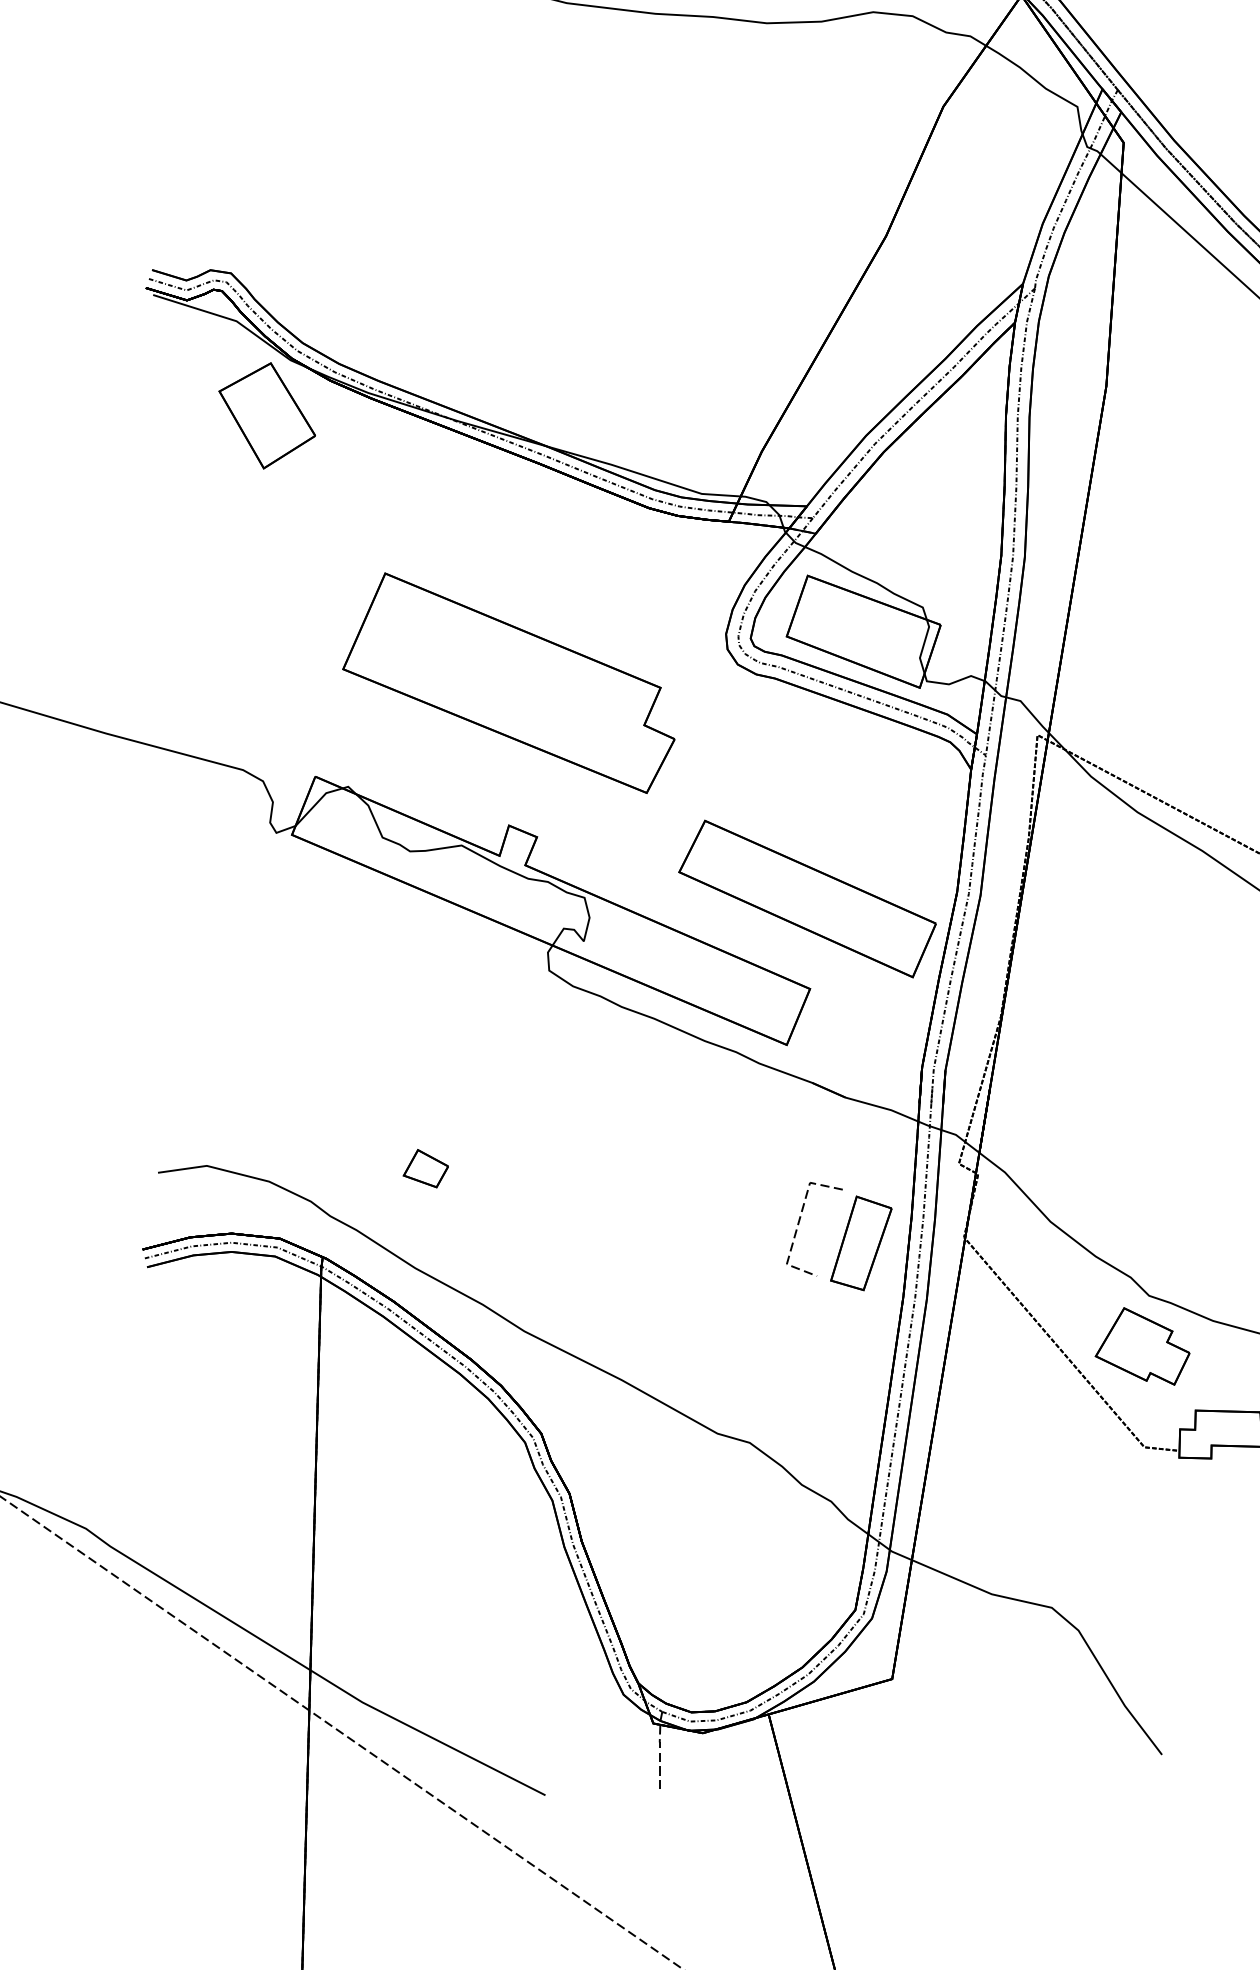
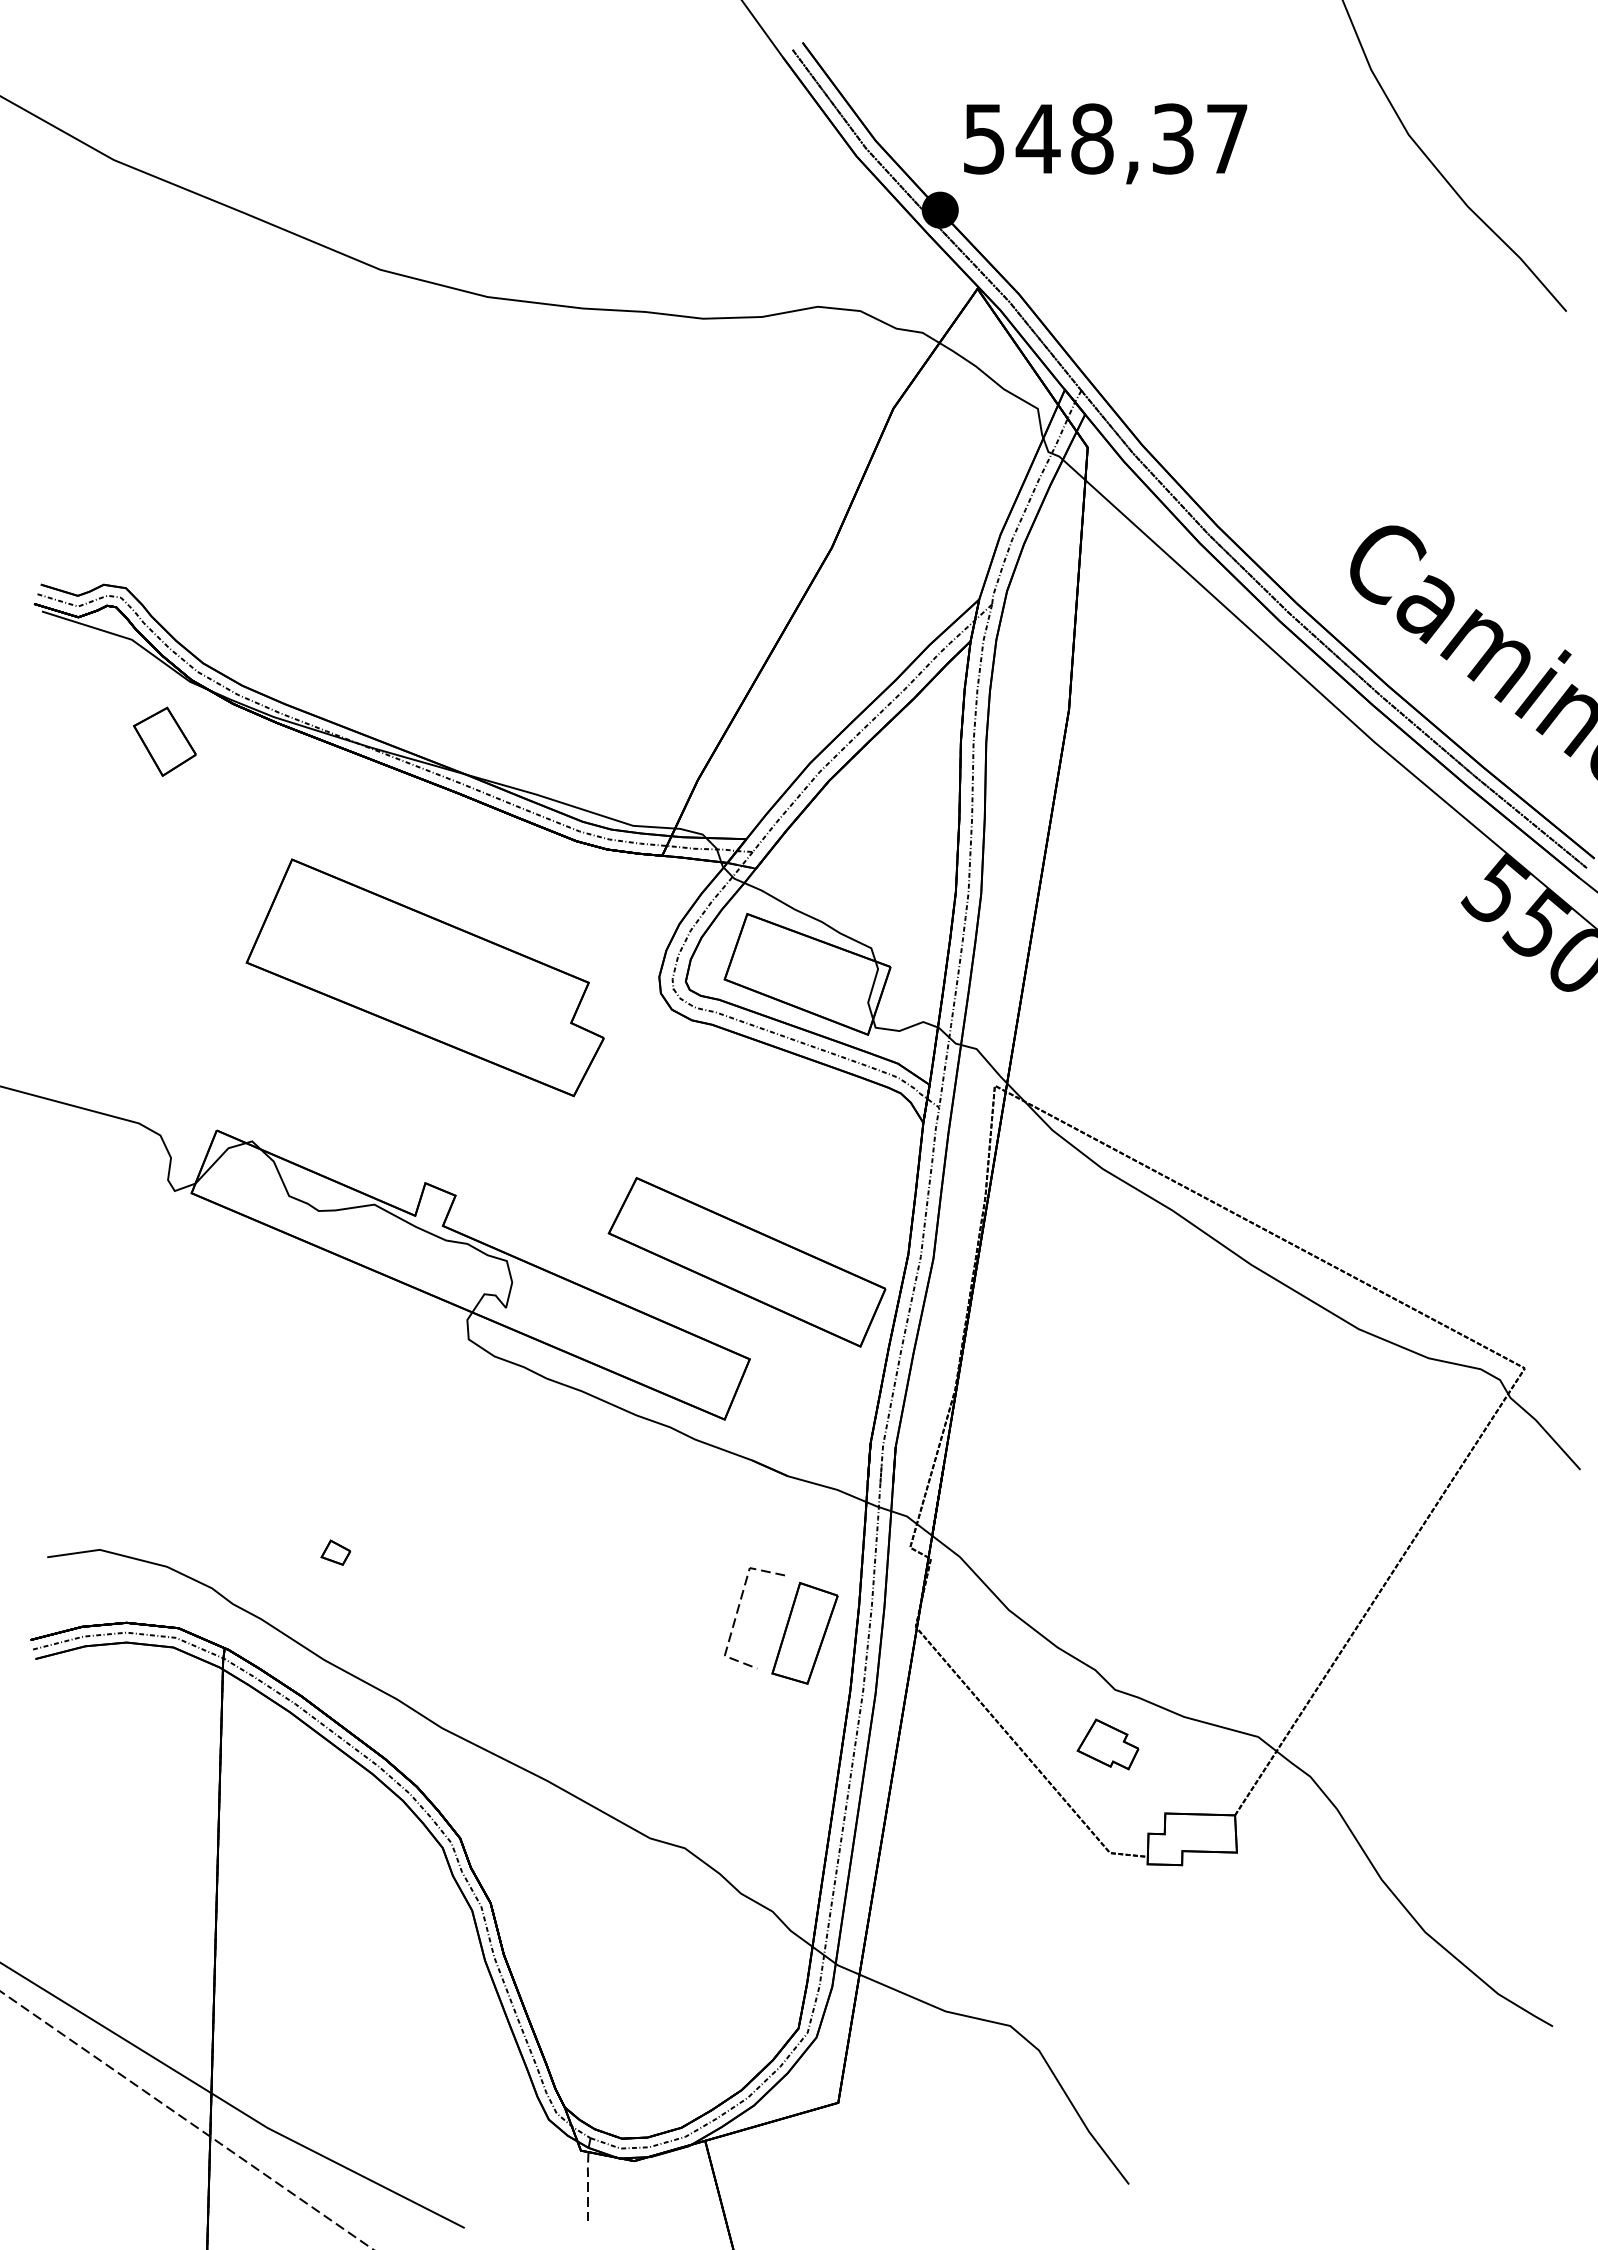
part: (266, 415) -> (164, 741), size x0.6
part: (508, 682) -> (424, 977), moved
part: (425, 1168) -> (335, 1552), size x0.6
part: (1142, 1346) -> (1107, 1744), size x0.6

